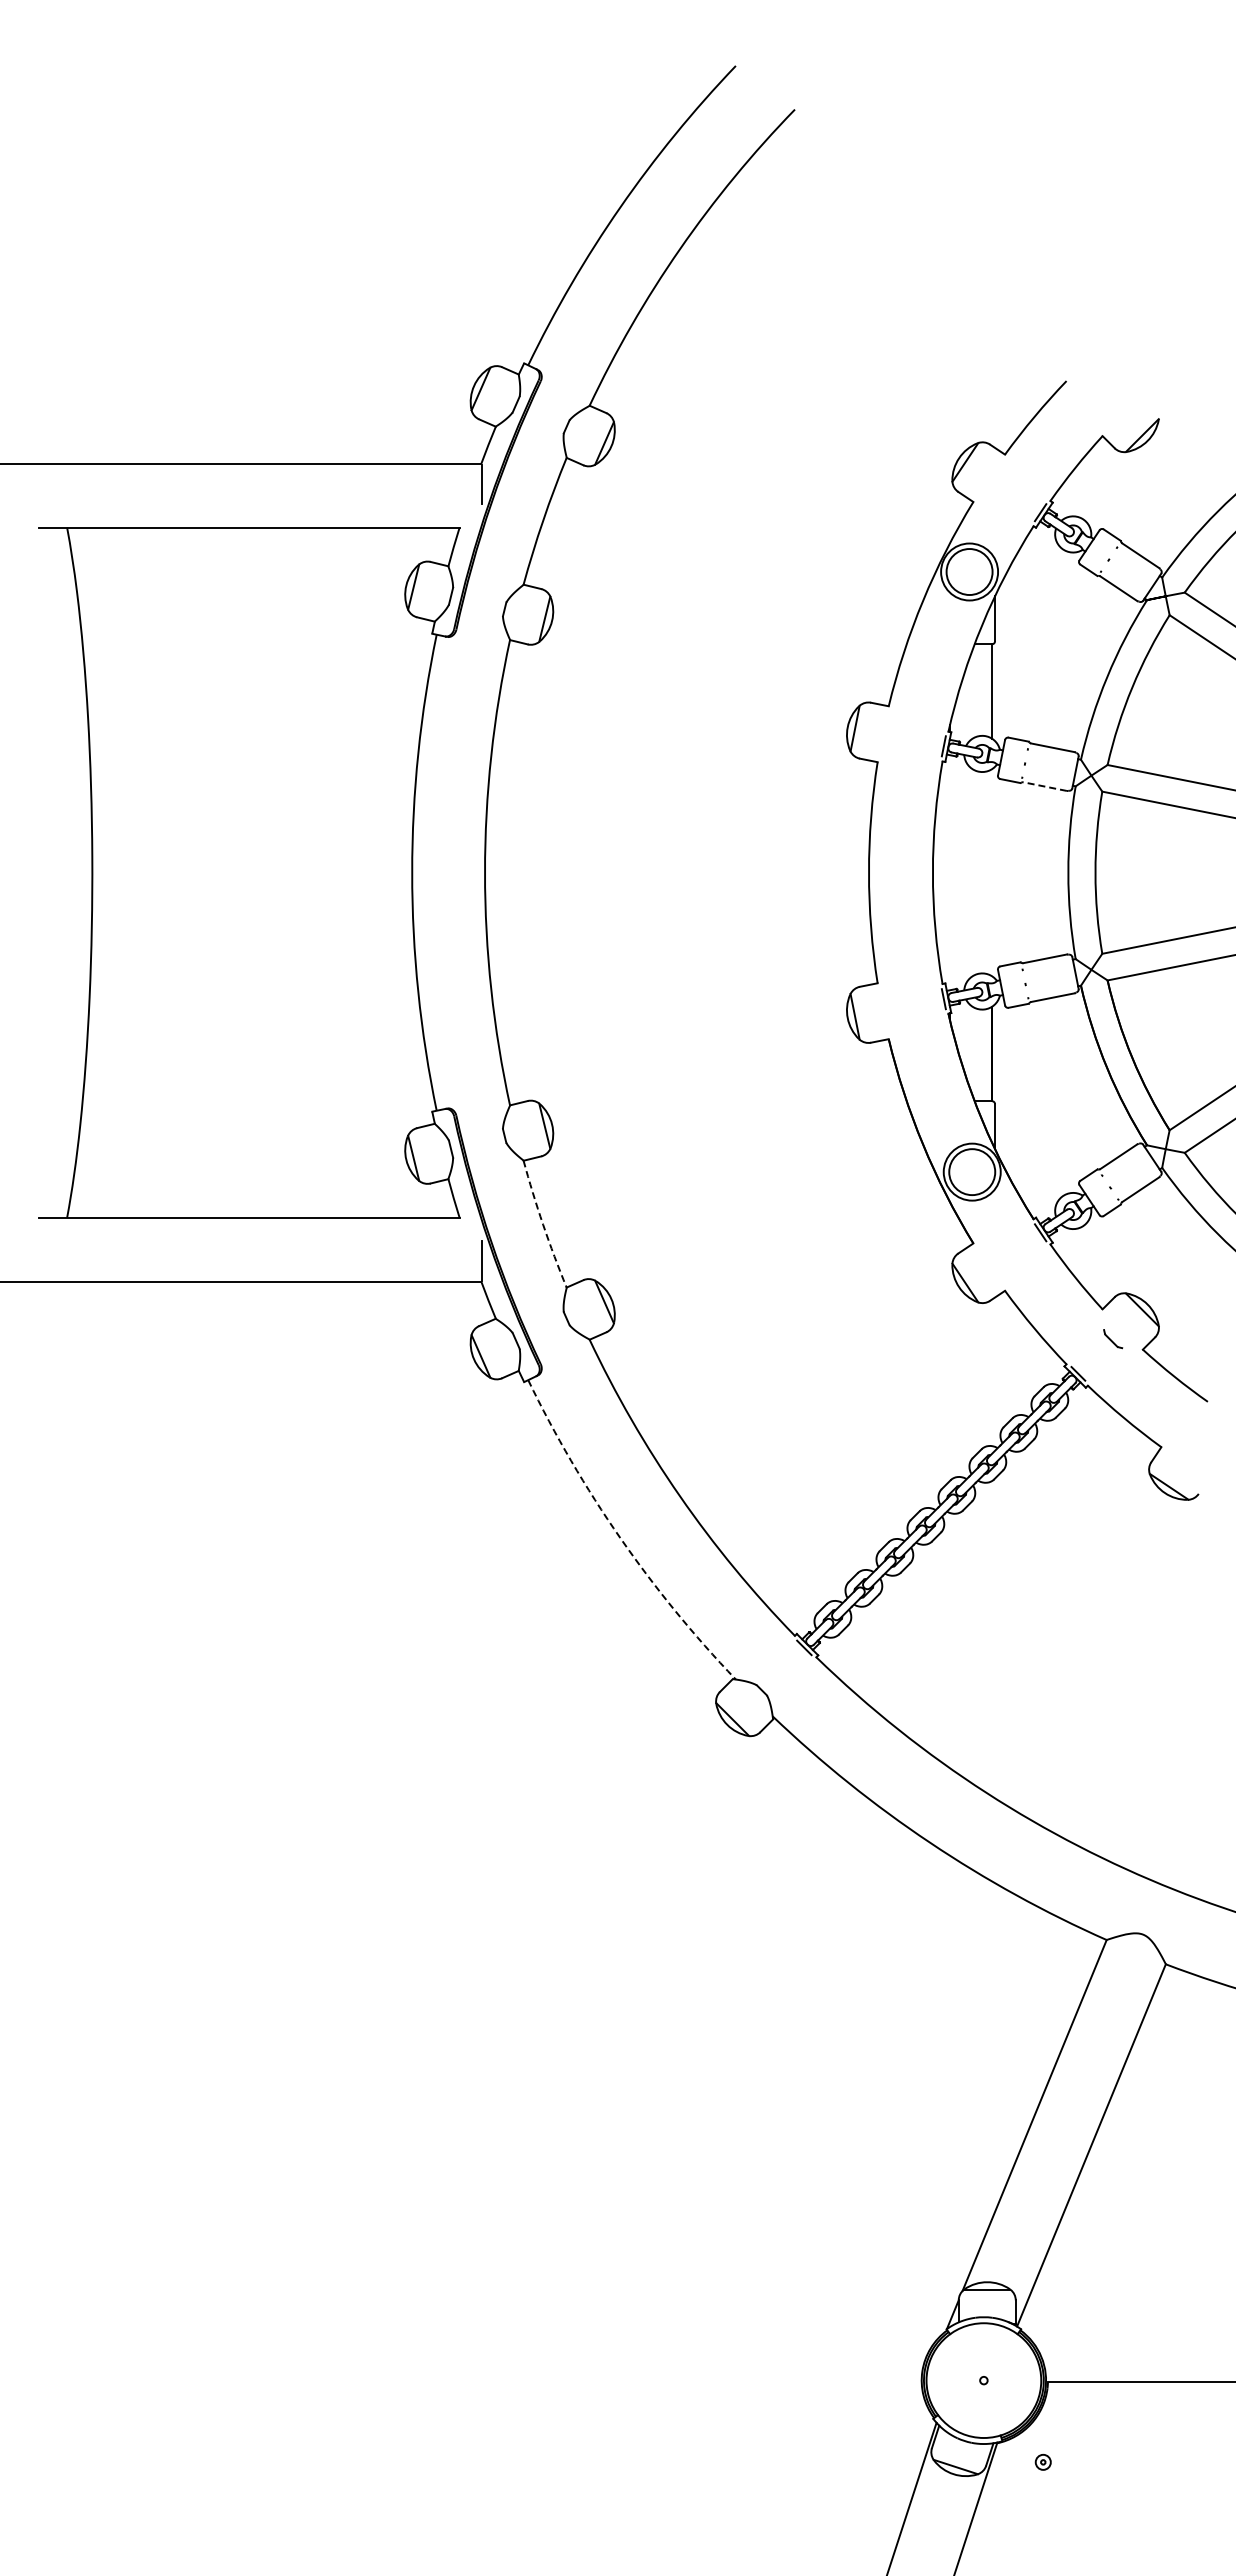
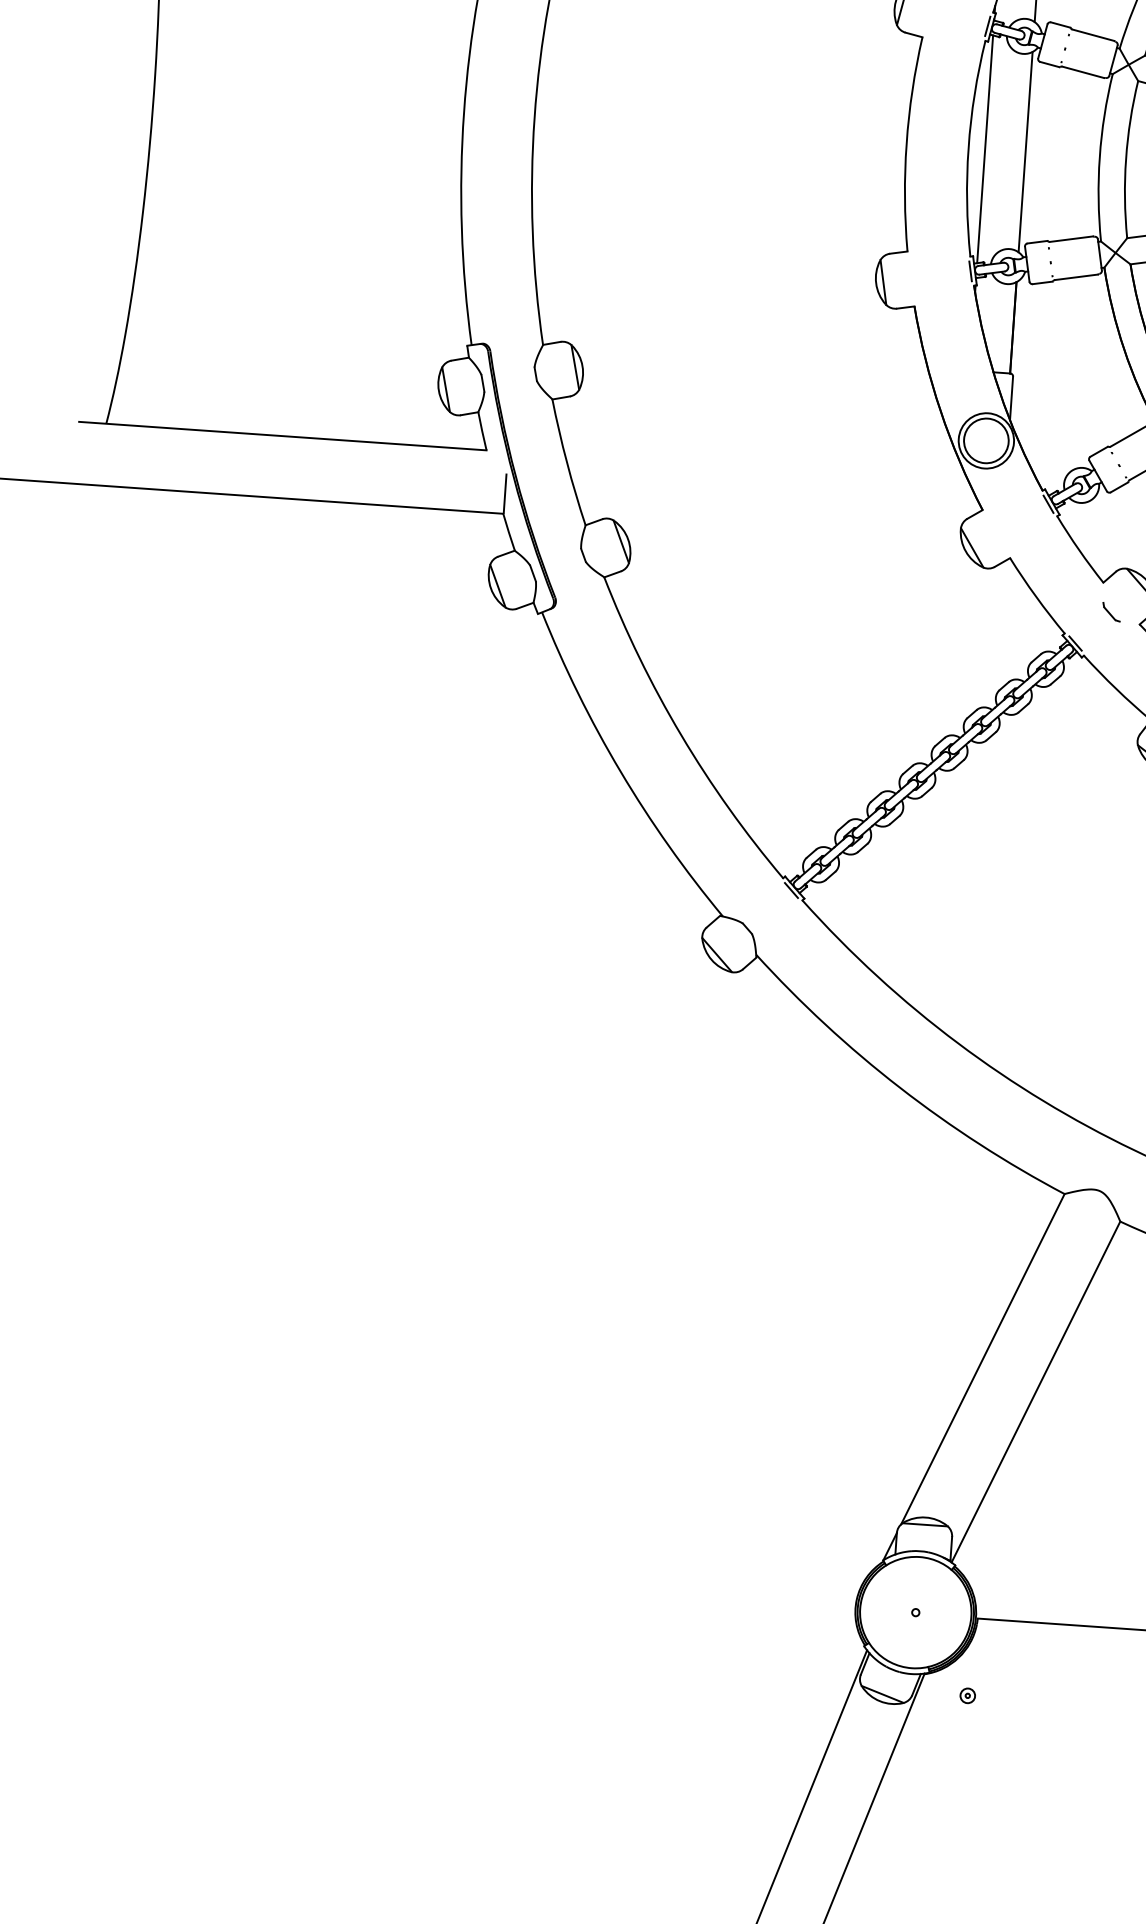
line: (1044, 786) -> (1082, 72), dashed -> solid
line: (950, 872) -> (985, 149), added
line: (991, 872) -> (1025, 151), added
arc: (543, 1224) -> (567, 462), dashed -> solid
arc: (620, 1538) -> (620, 772), dashed -> solid

